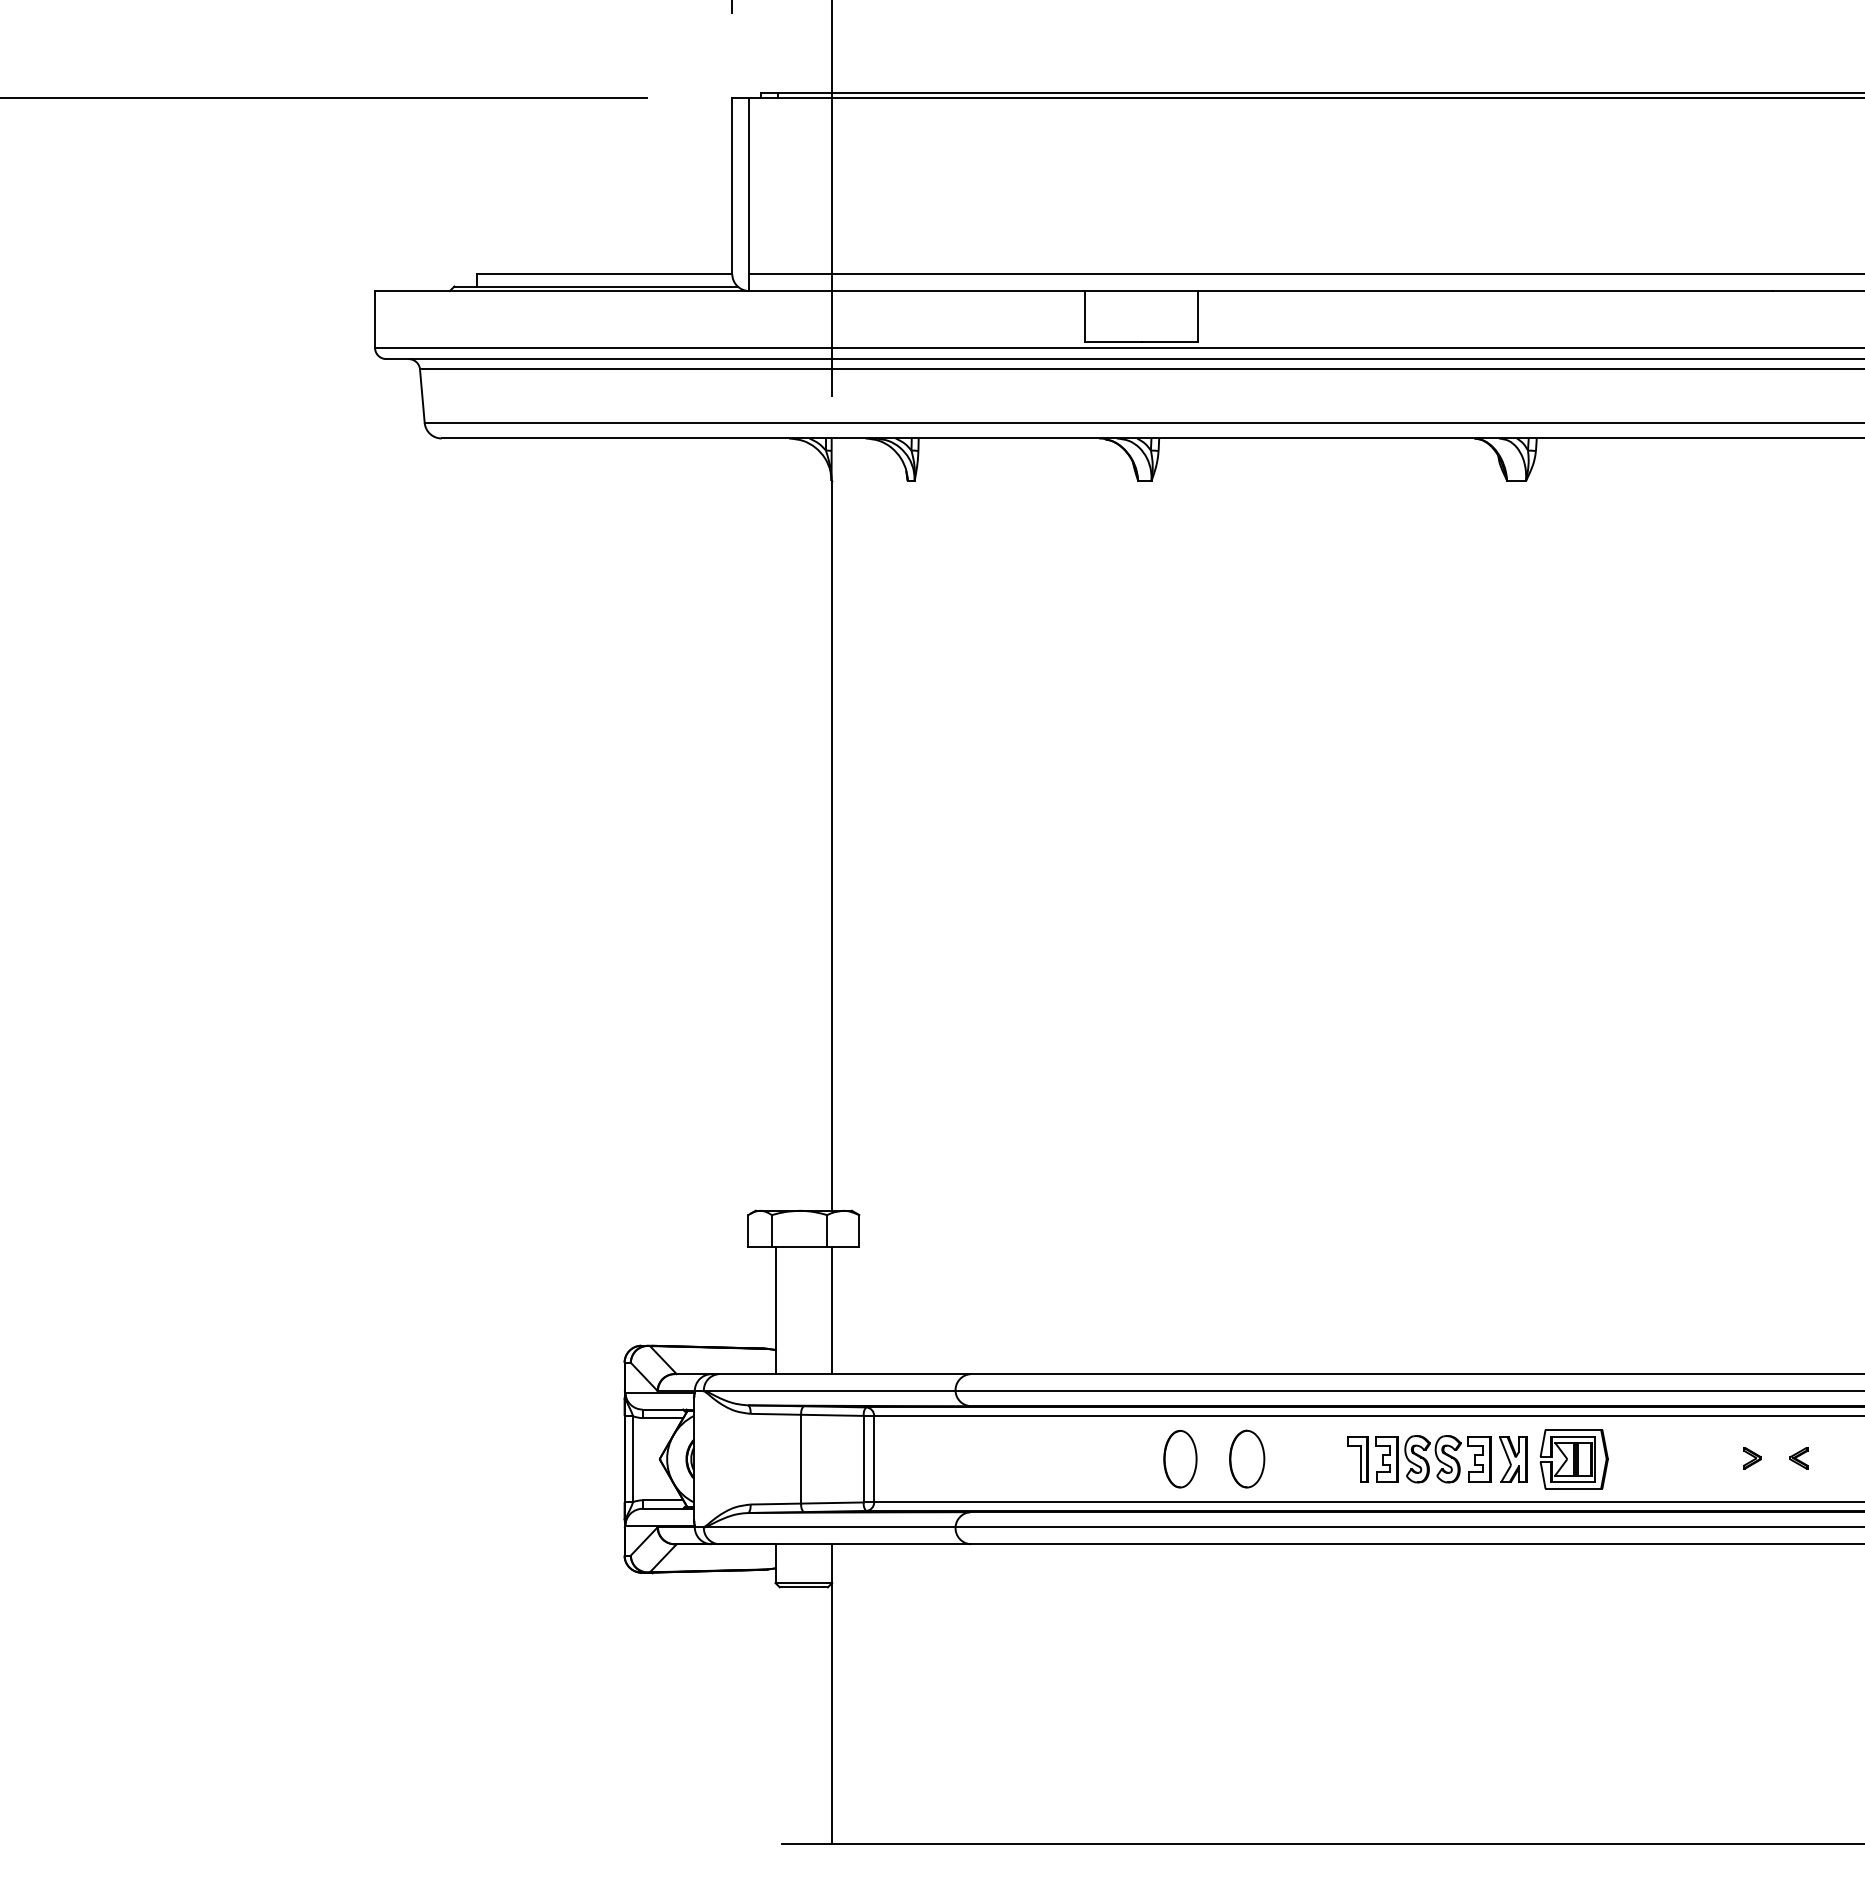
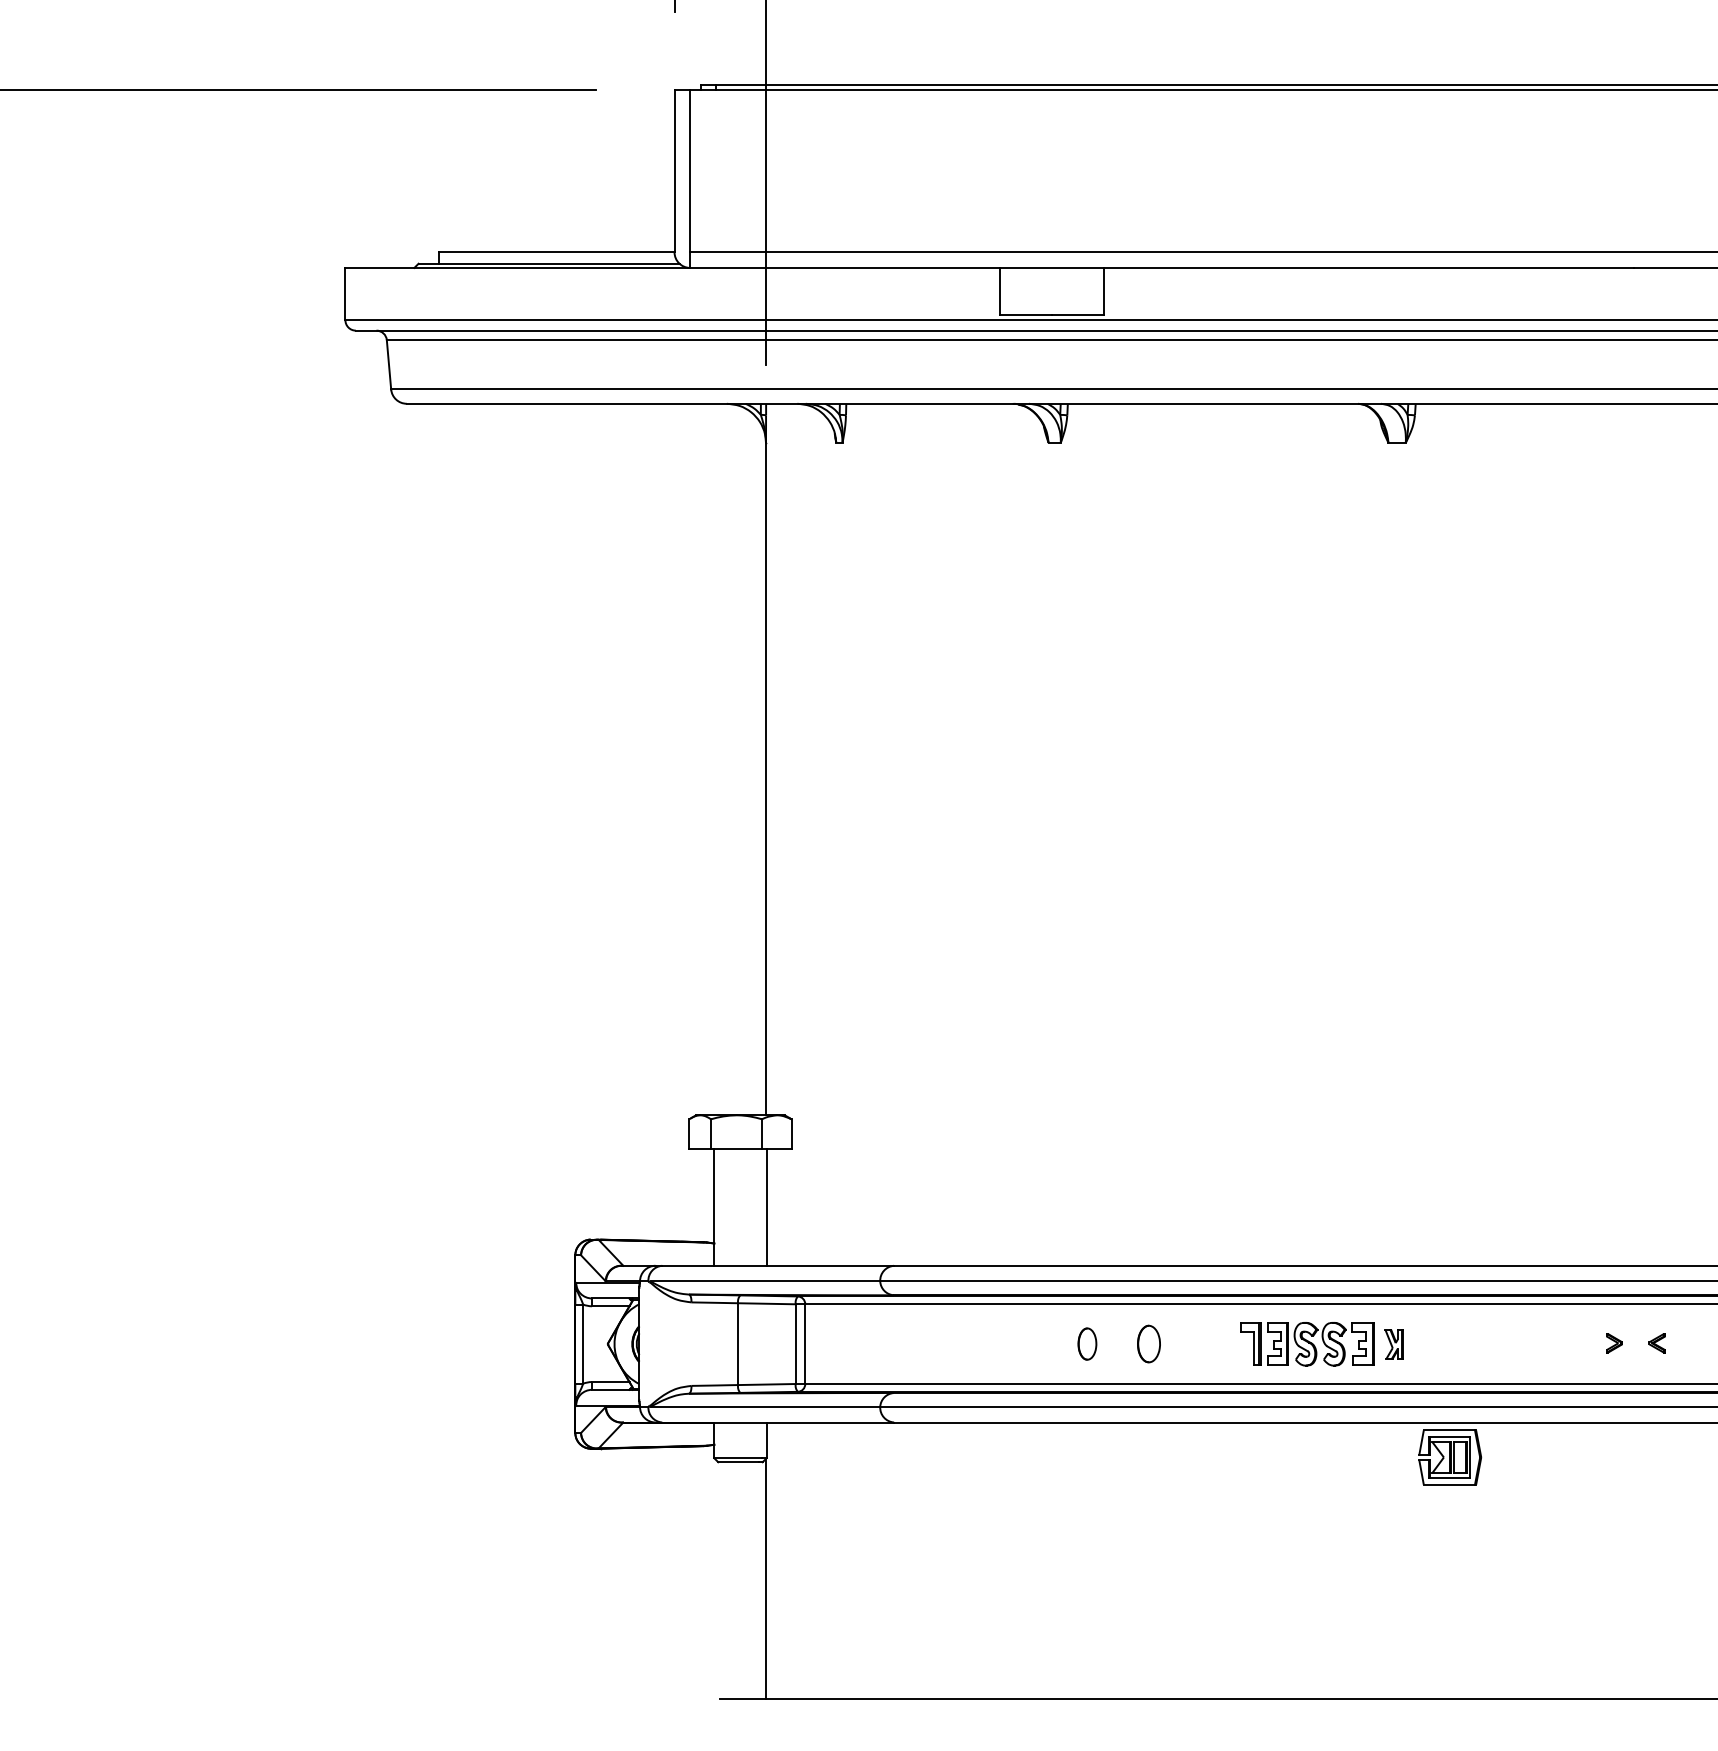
part: (1180, 1458) -> (1087, 1343), size x0.6
part: (1247, 1458) -> (1149, 1343), size x0.7
part: (1513, 1459) -> (1394, 1344), size x0.7
part: (1573, 1459) -> (1449, 1457), moved

